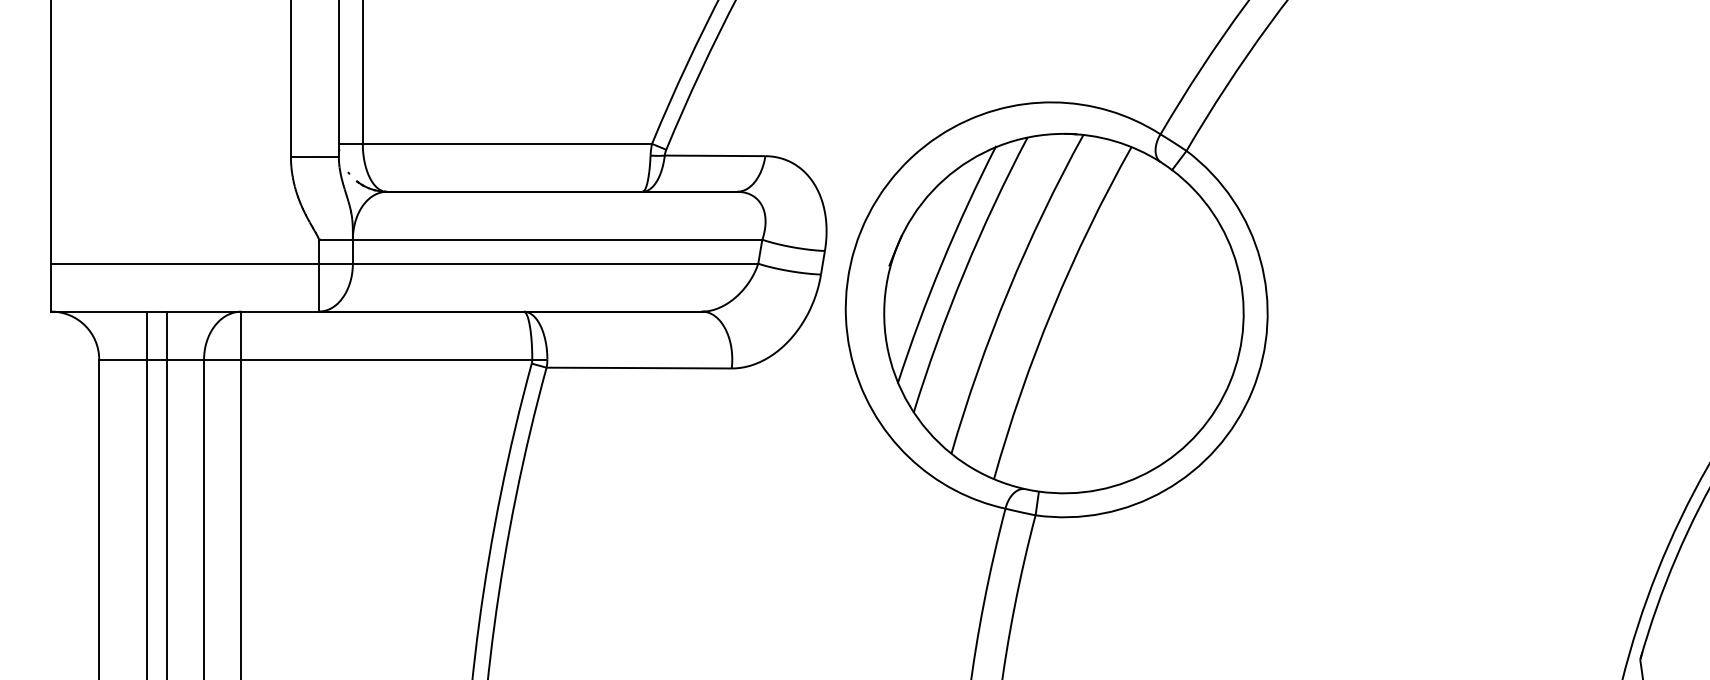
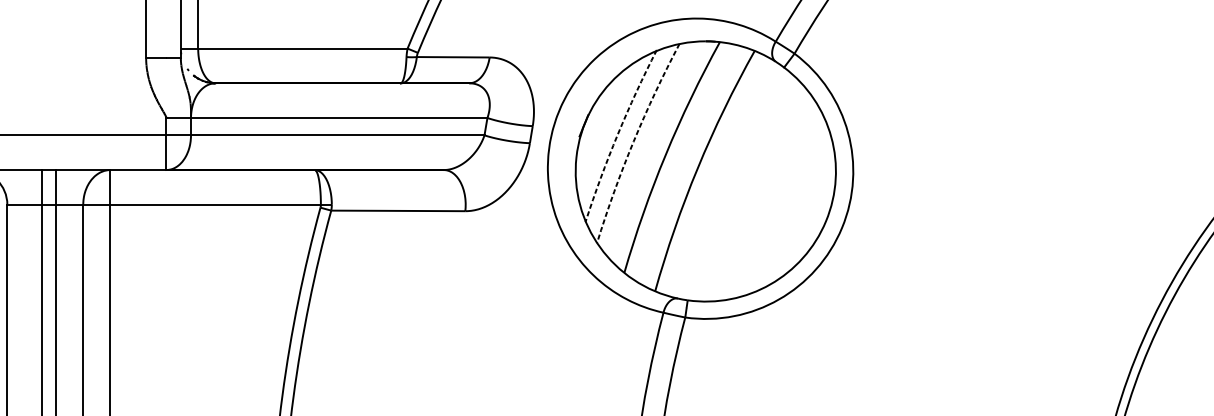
arc: (942, 262) -> (617, 134), solid -> dashed
arc: (964, 272) -> (633, 141), solid -> dashed

